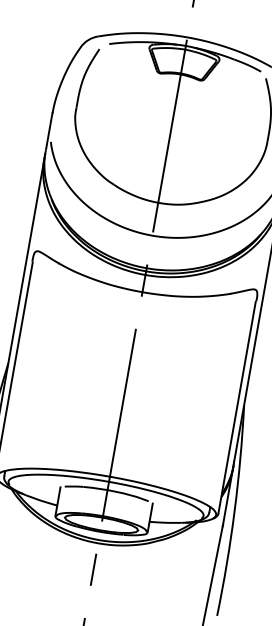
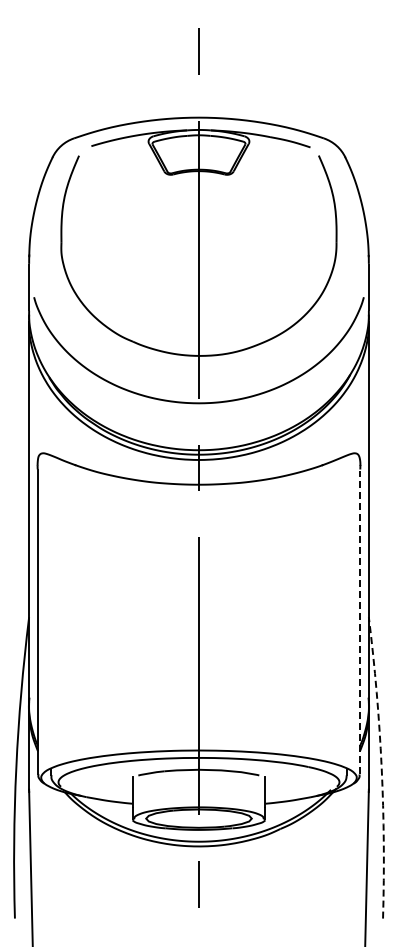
line: (237, 407) -> (359, 622), solid -> dashed
arc: (234, 510) -> (381, 767), solid -> dashed

